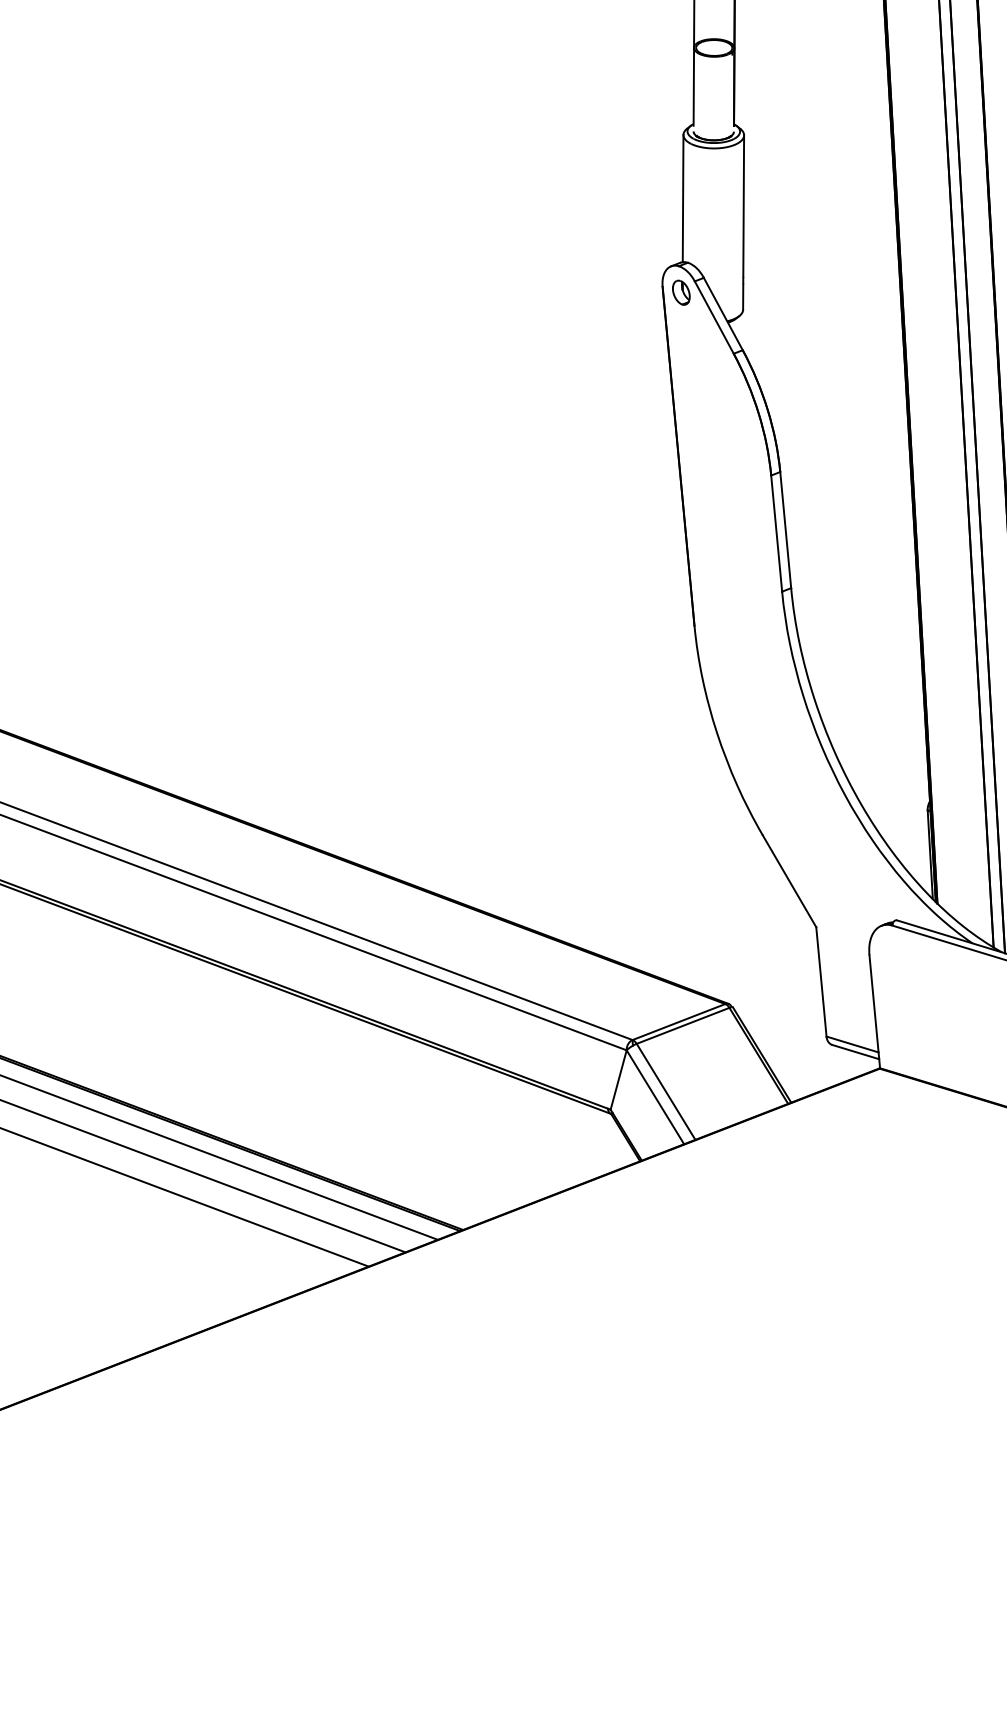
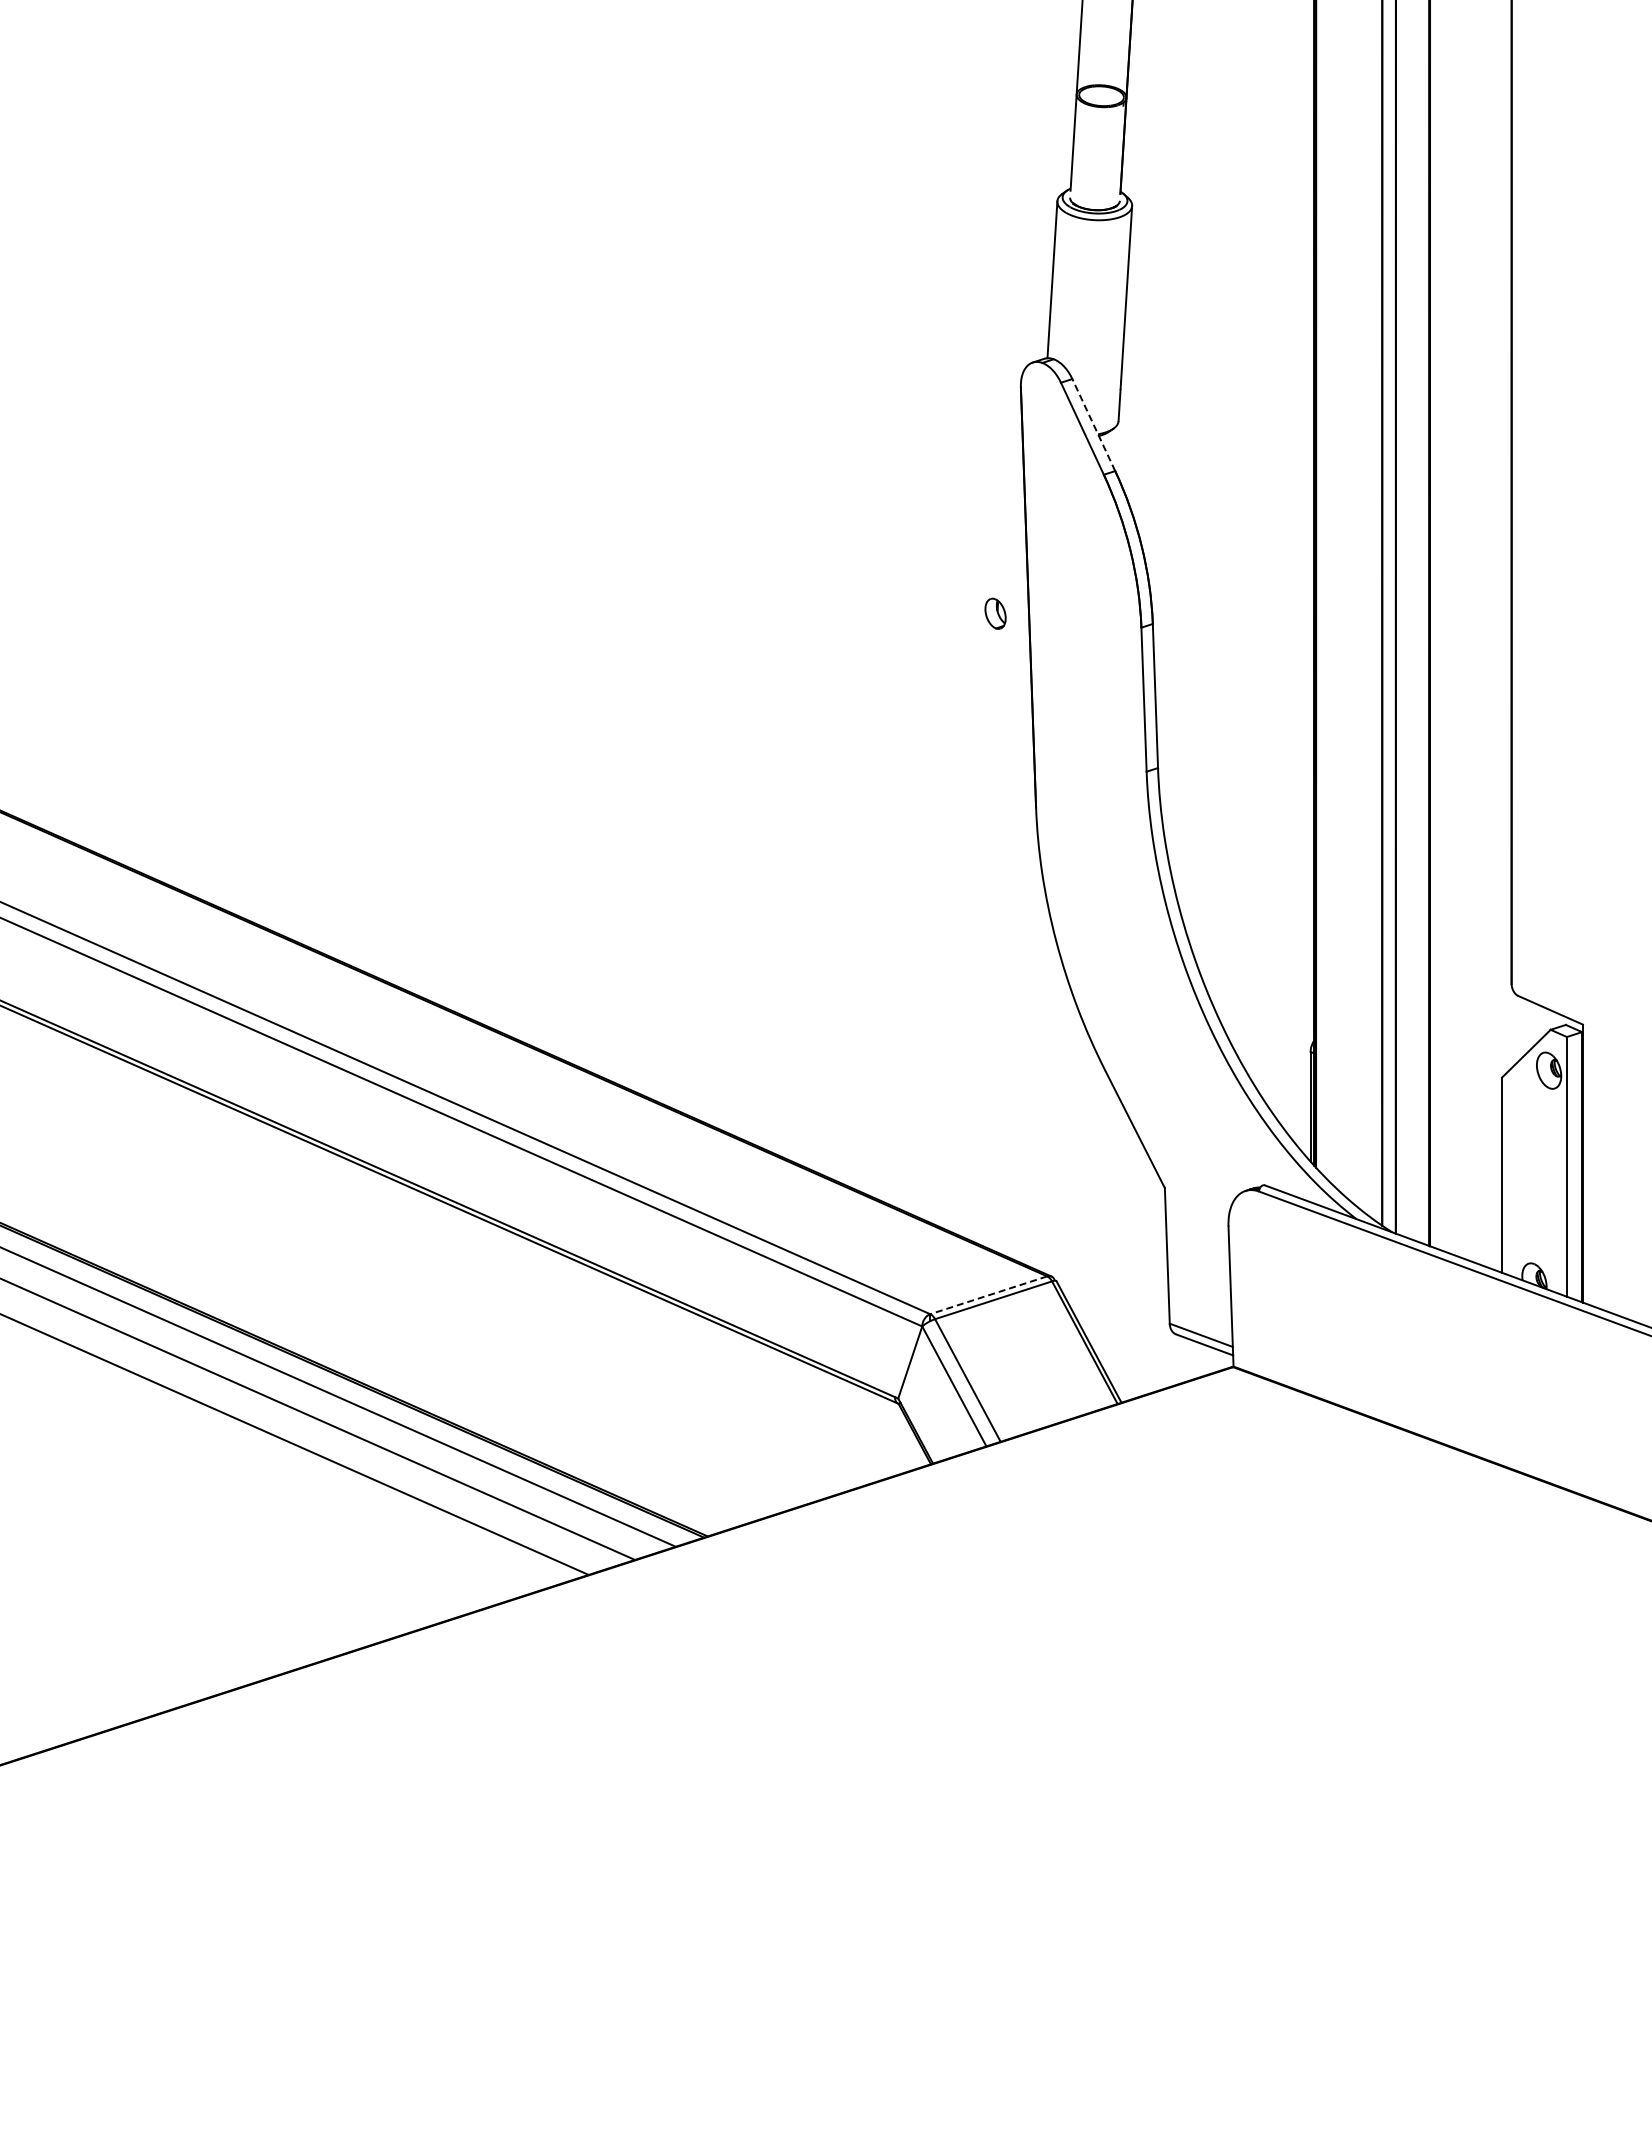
part: (681, 292) -> (995, 613), moved
line: (723, 314) -> (1093, 425), solid -> dashed
line: (678, 1022) -> (988, 1295), solid -> dashed

